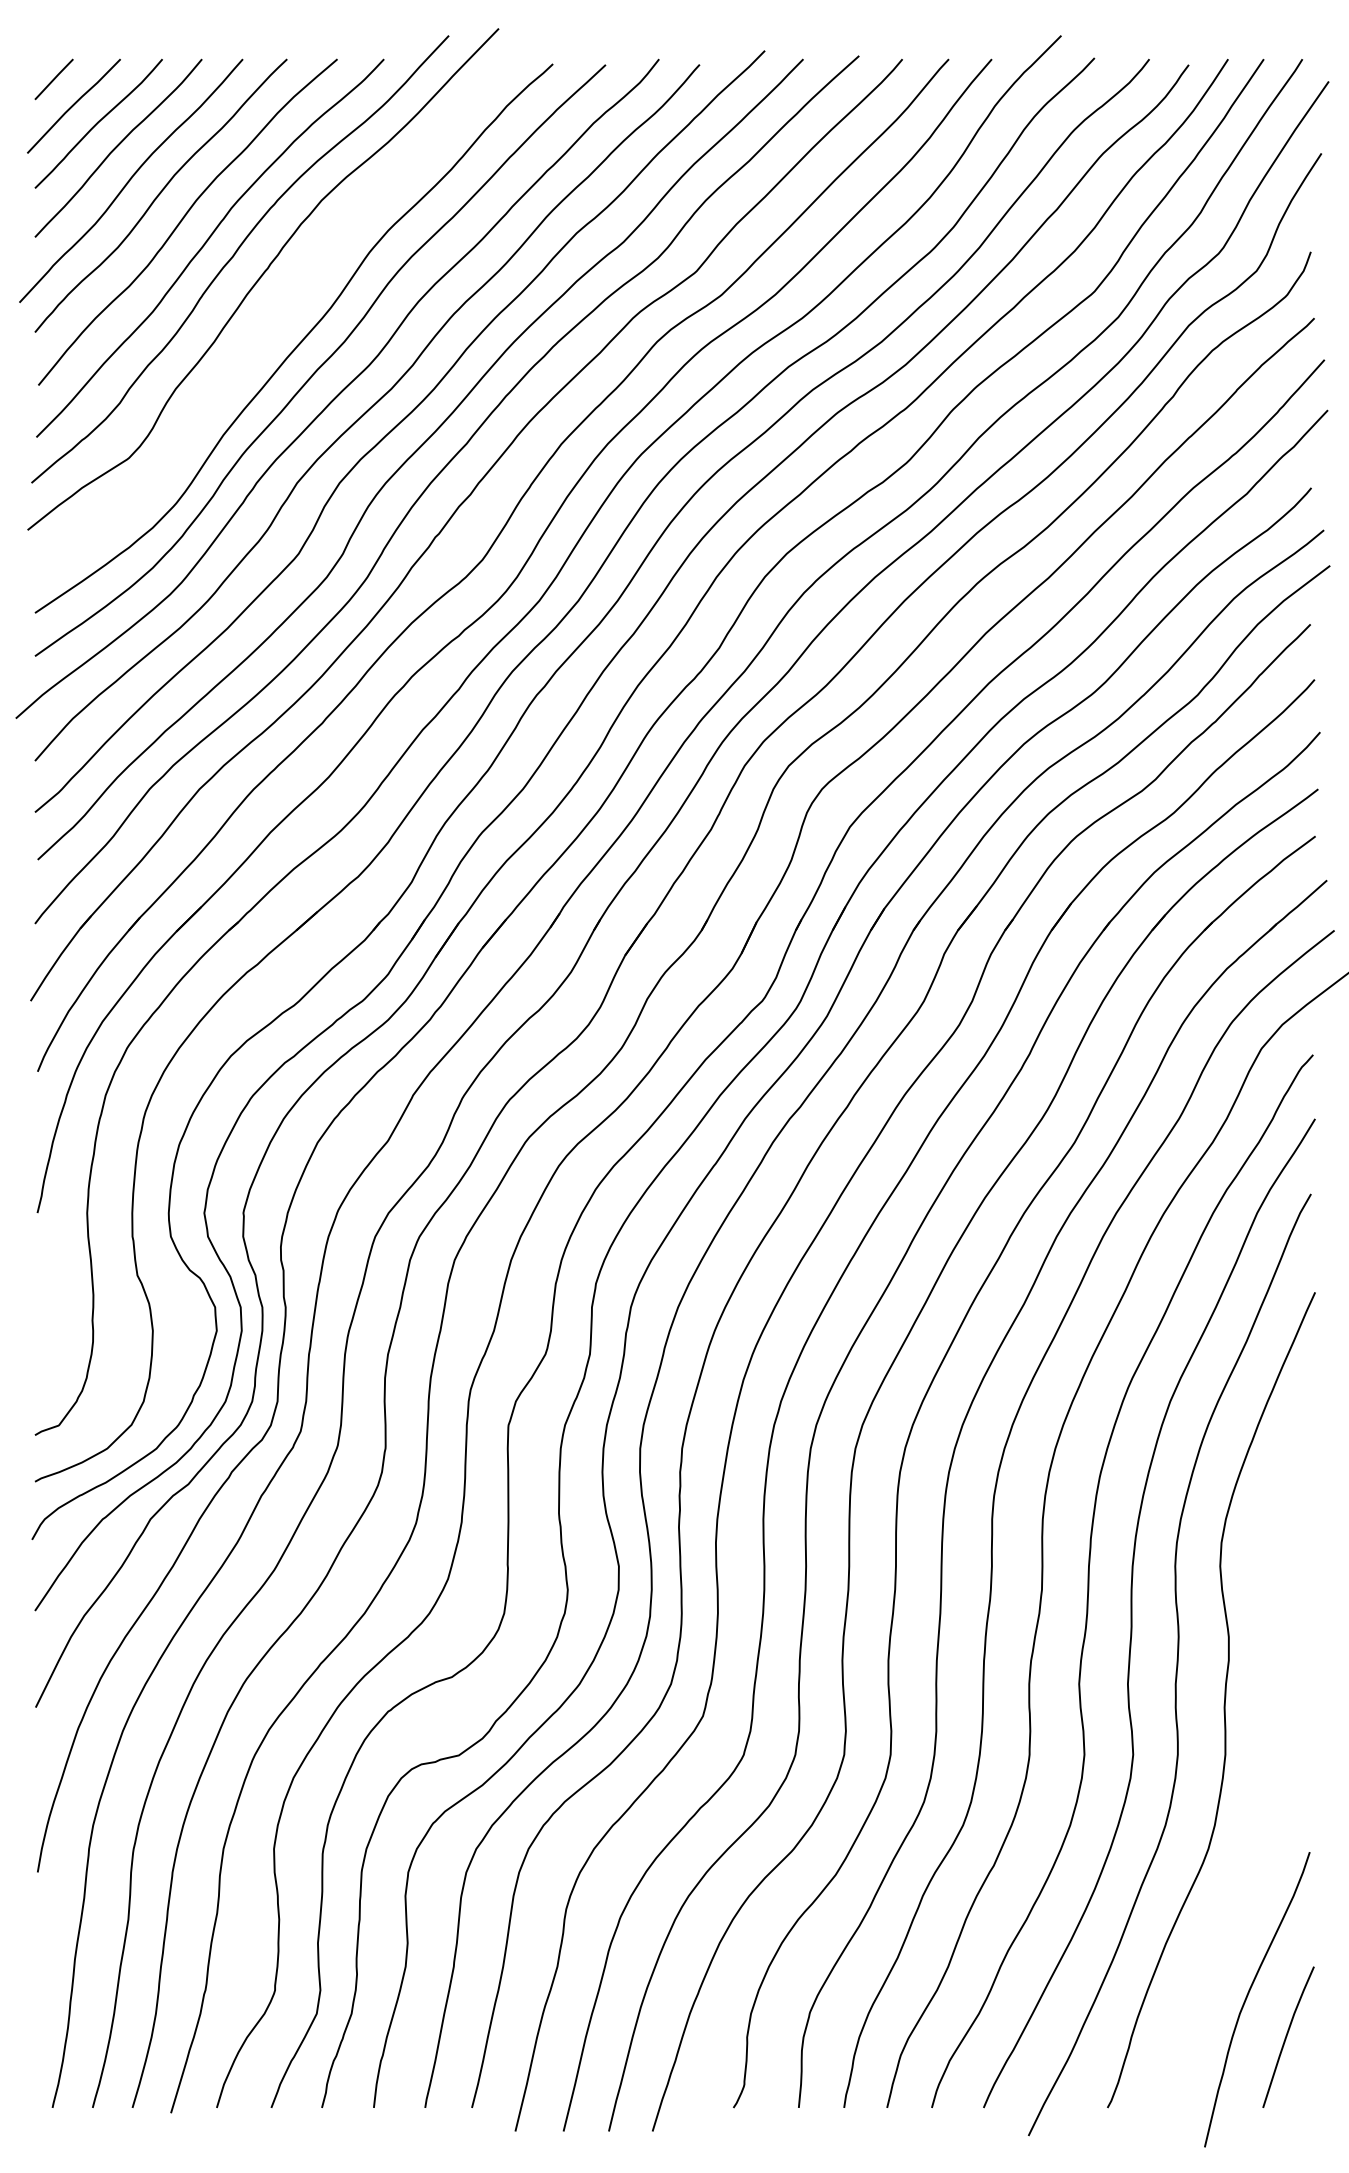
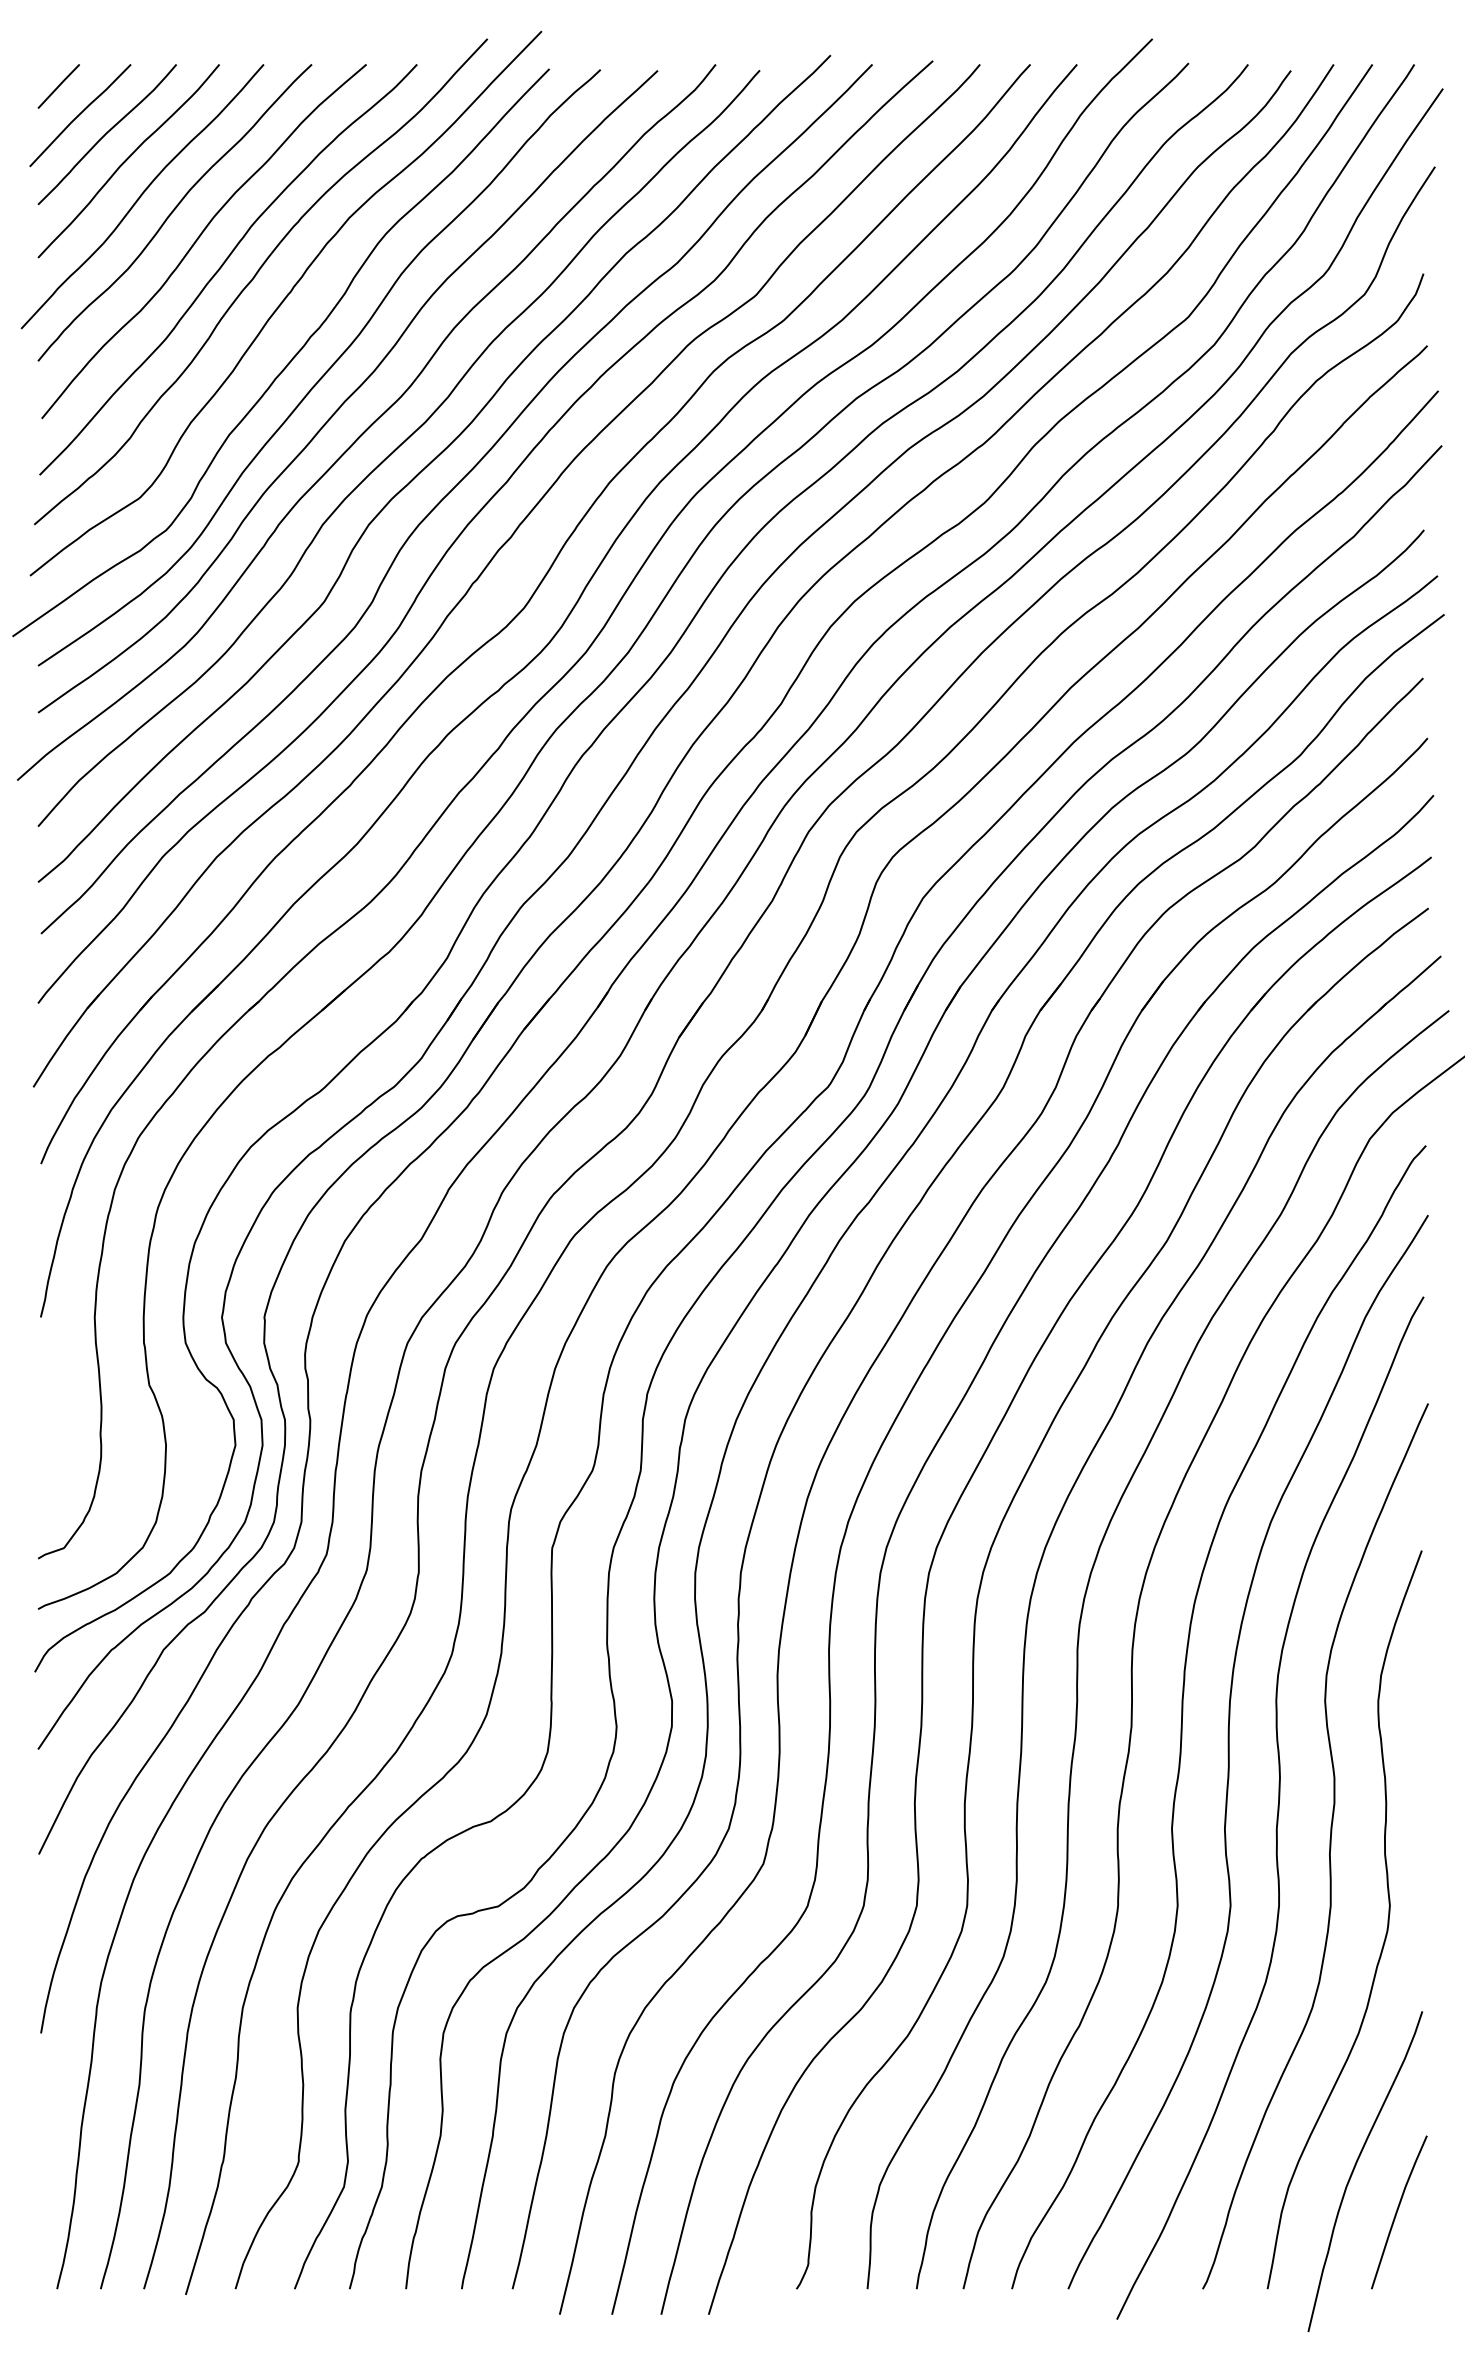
curve: (268, 329) -> (291, 358), added
curve: (1276, 1775) -> (1386, 1928), added

